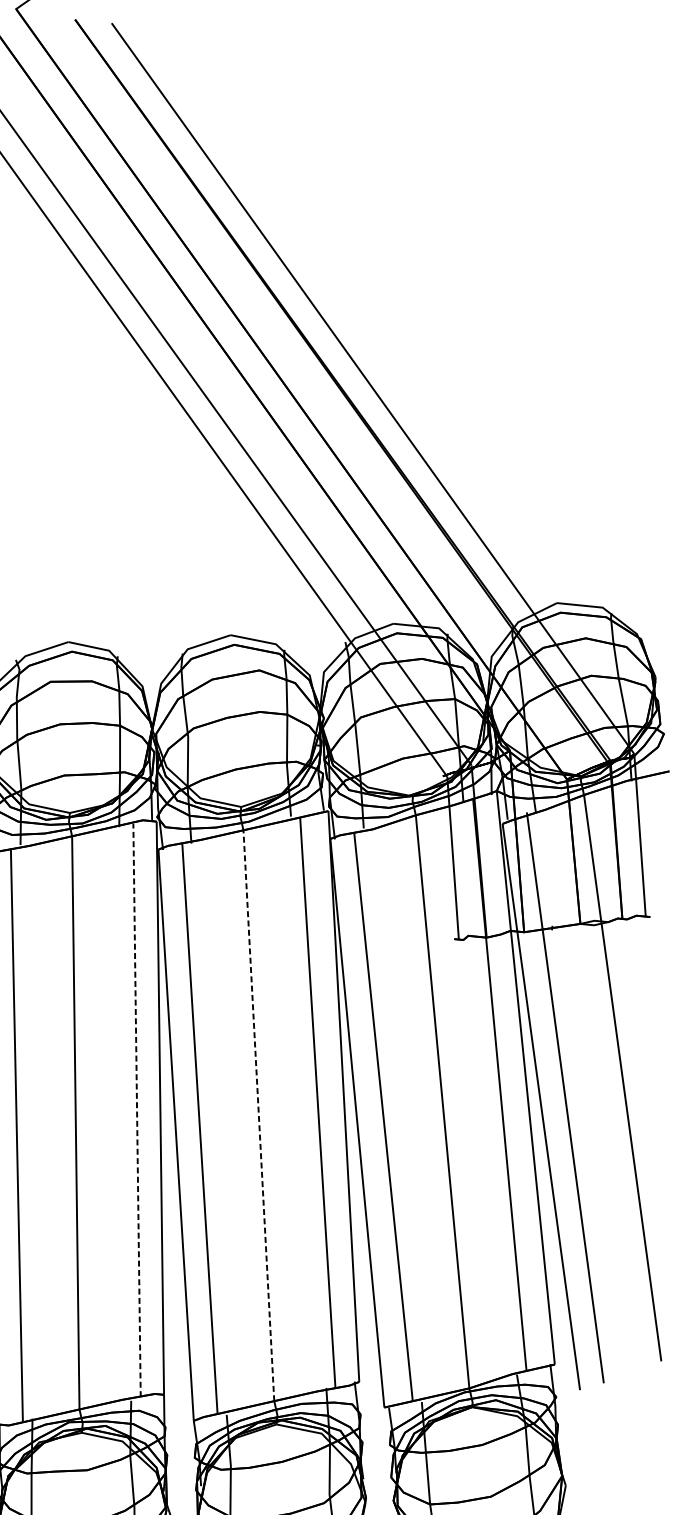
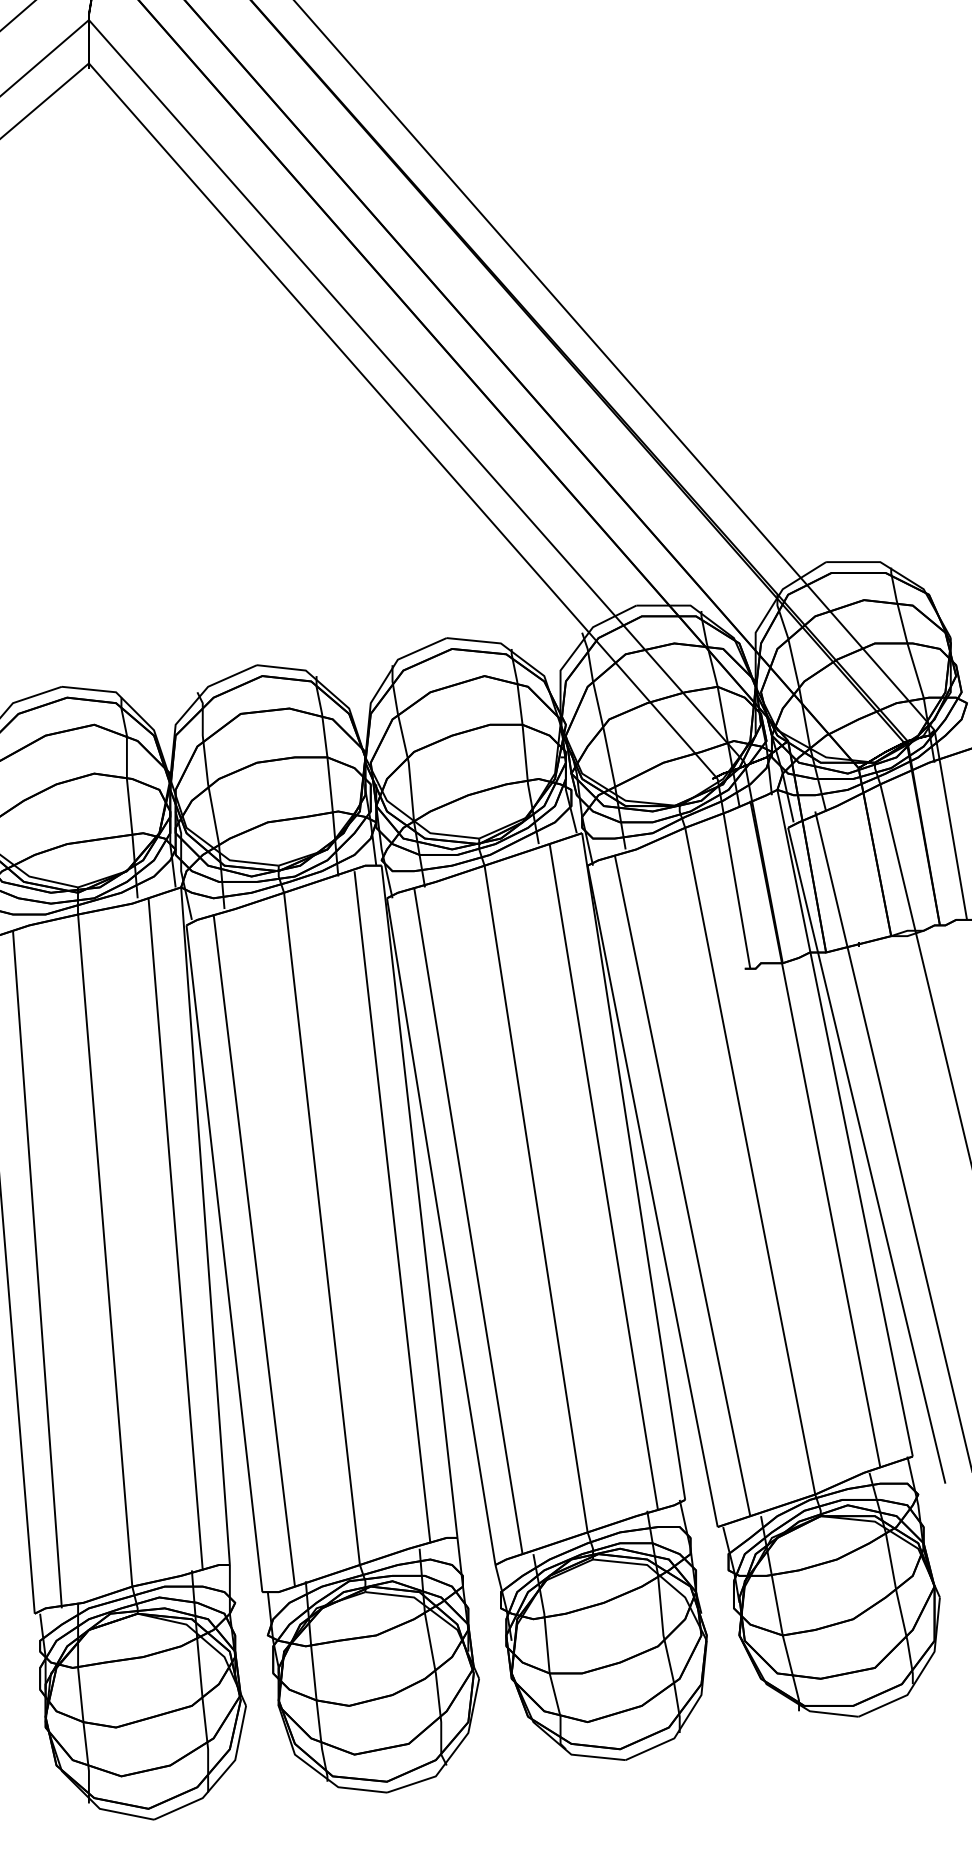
line: (137, 1109) -> (392, 1206), dashed -> solid
line: (259, 1115) -> (536, 1198), dashed -> solid

